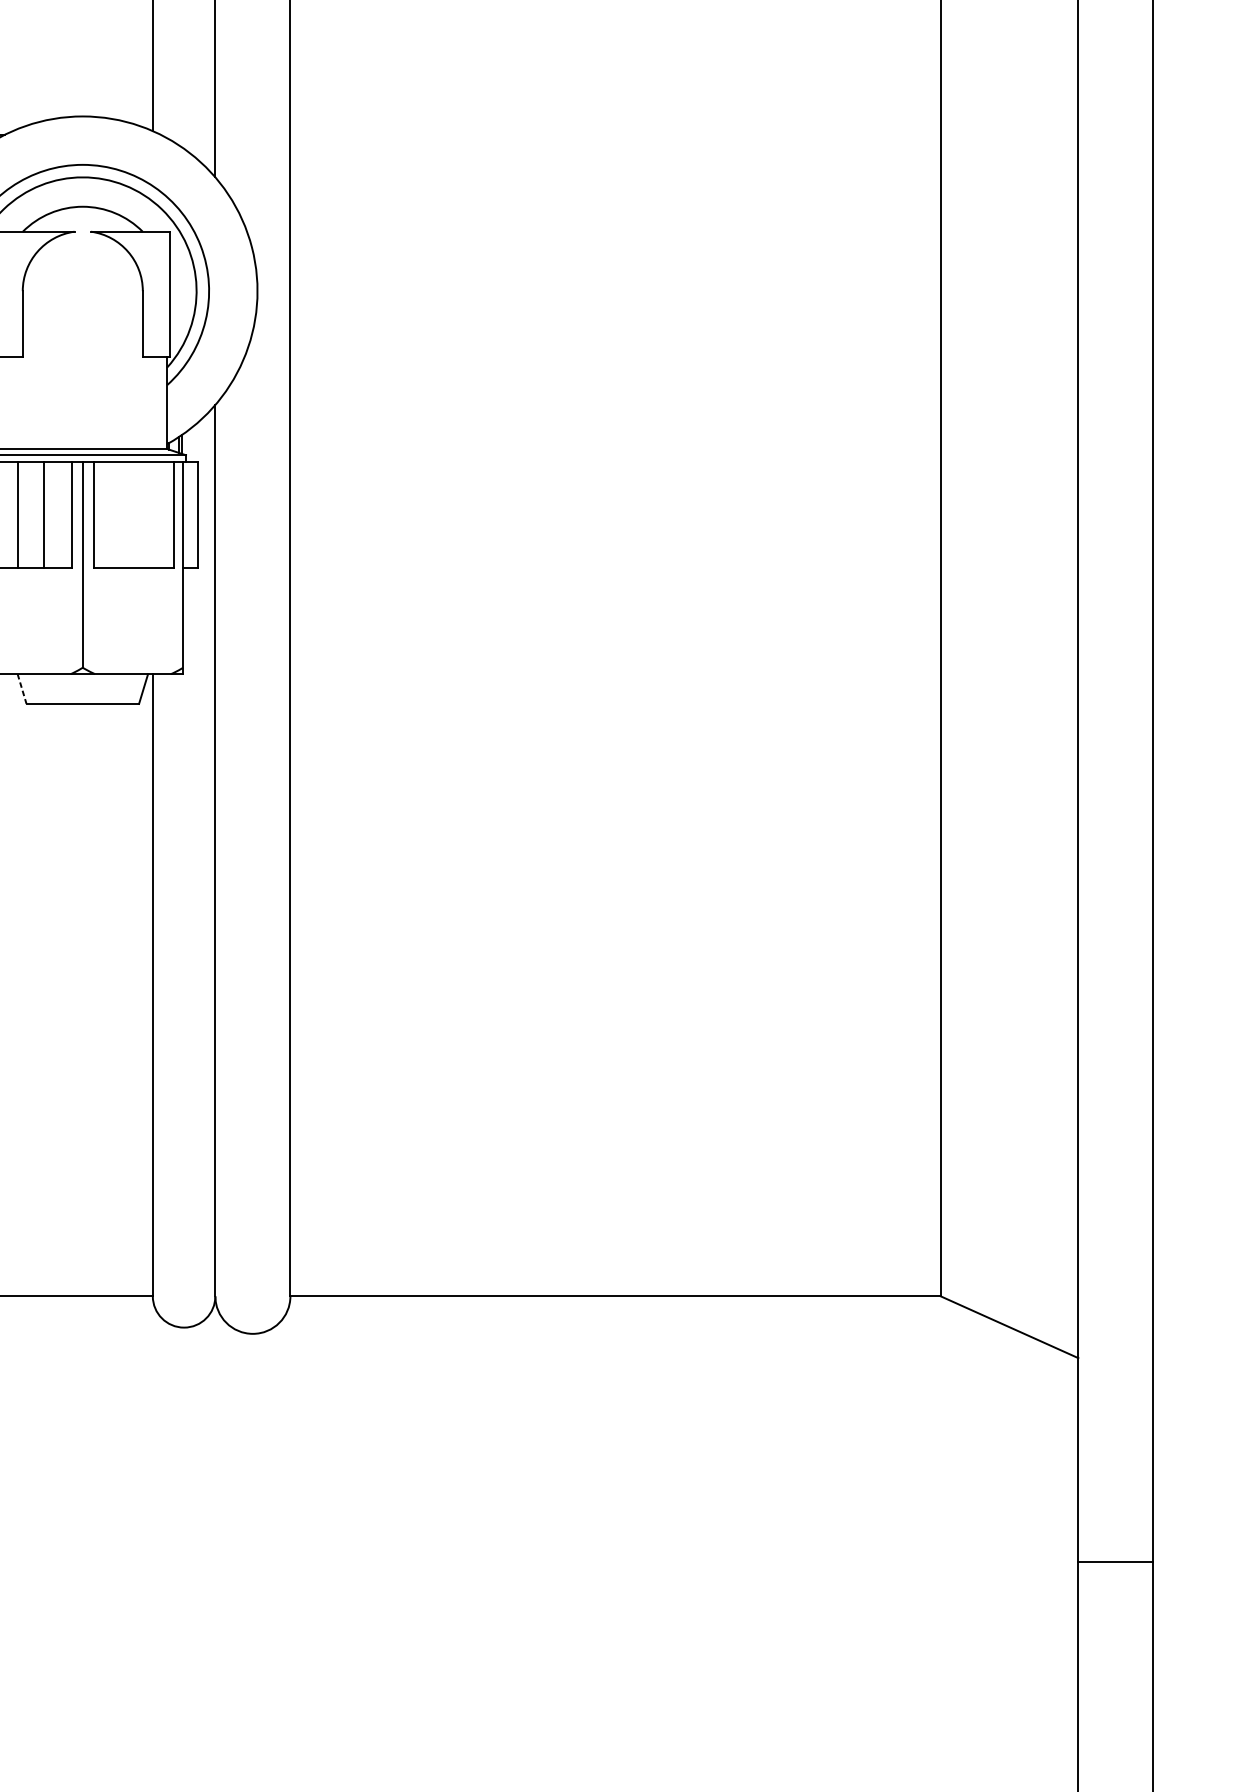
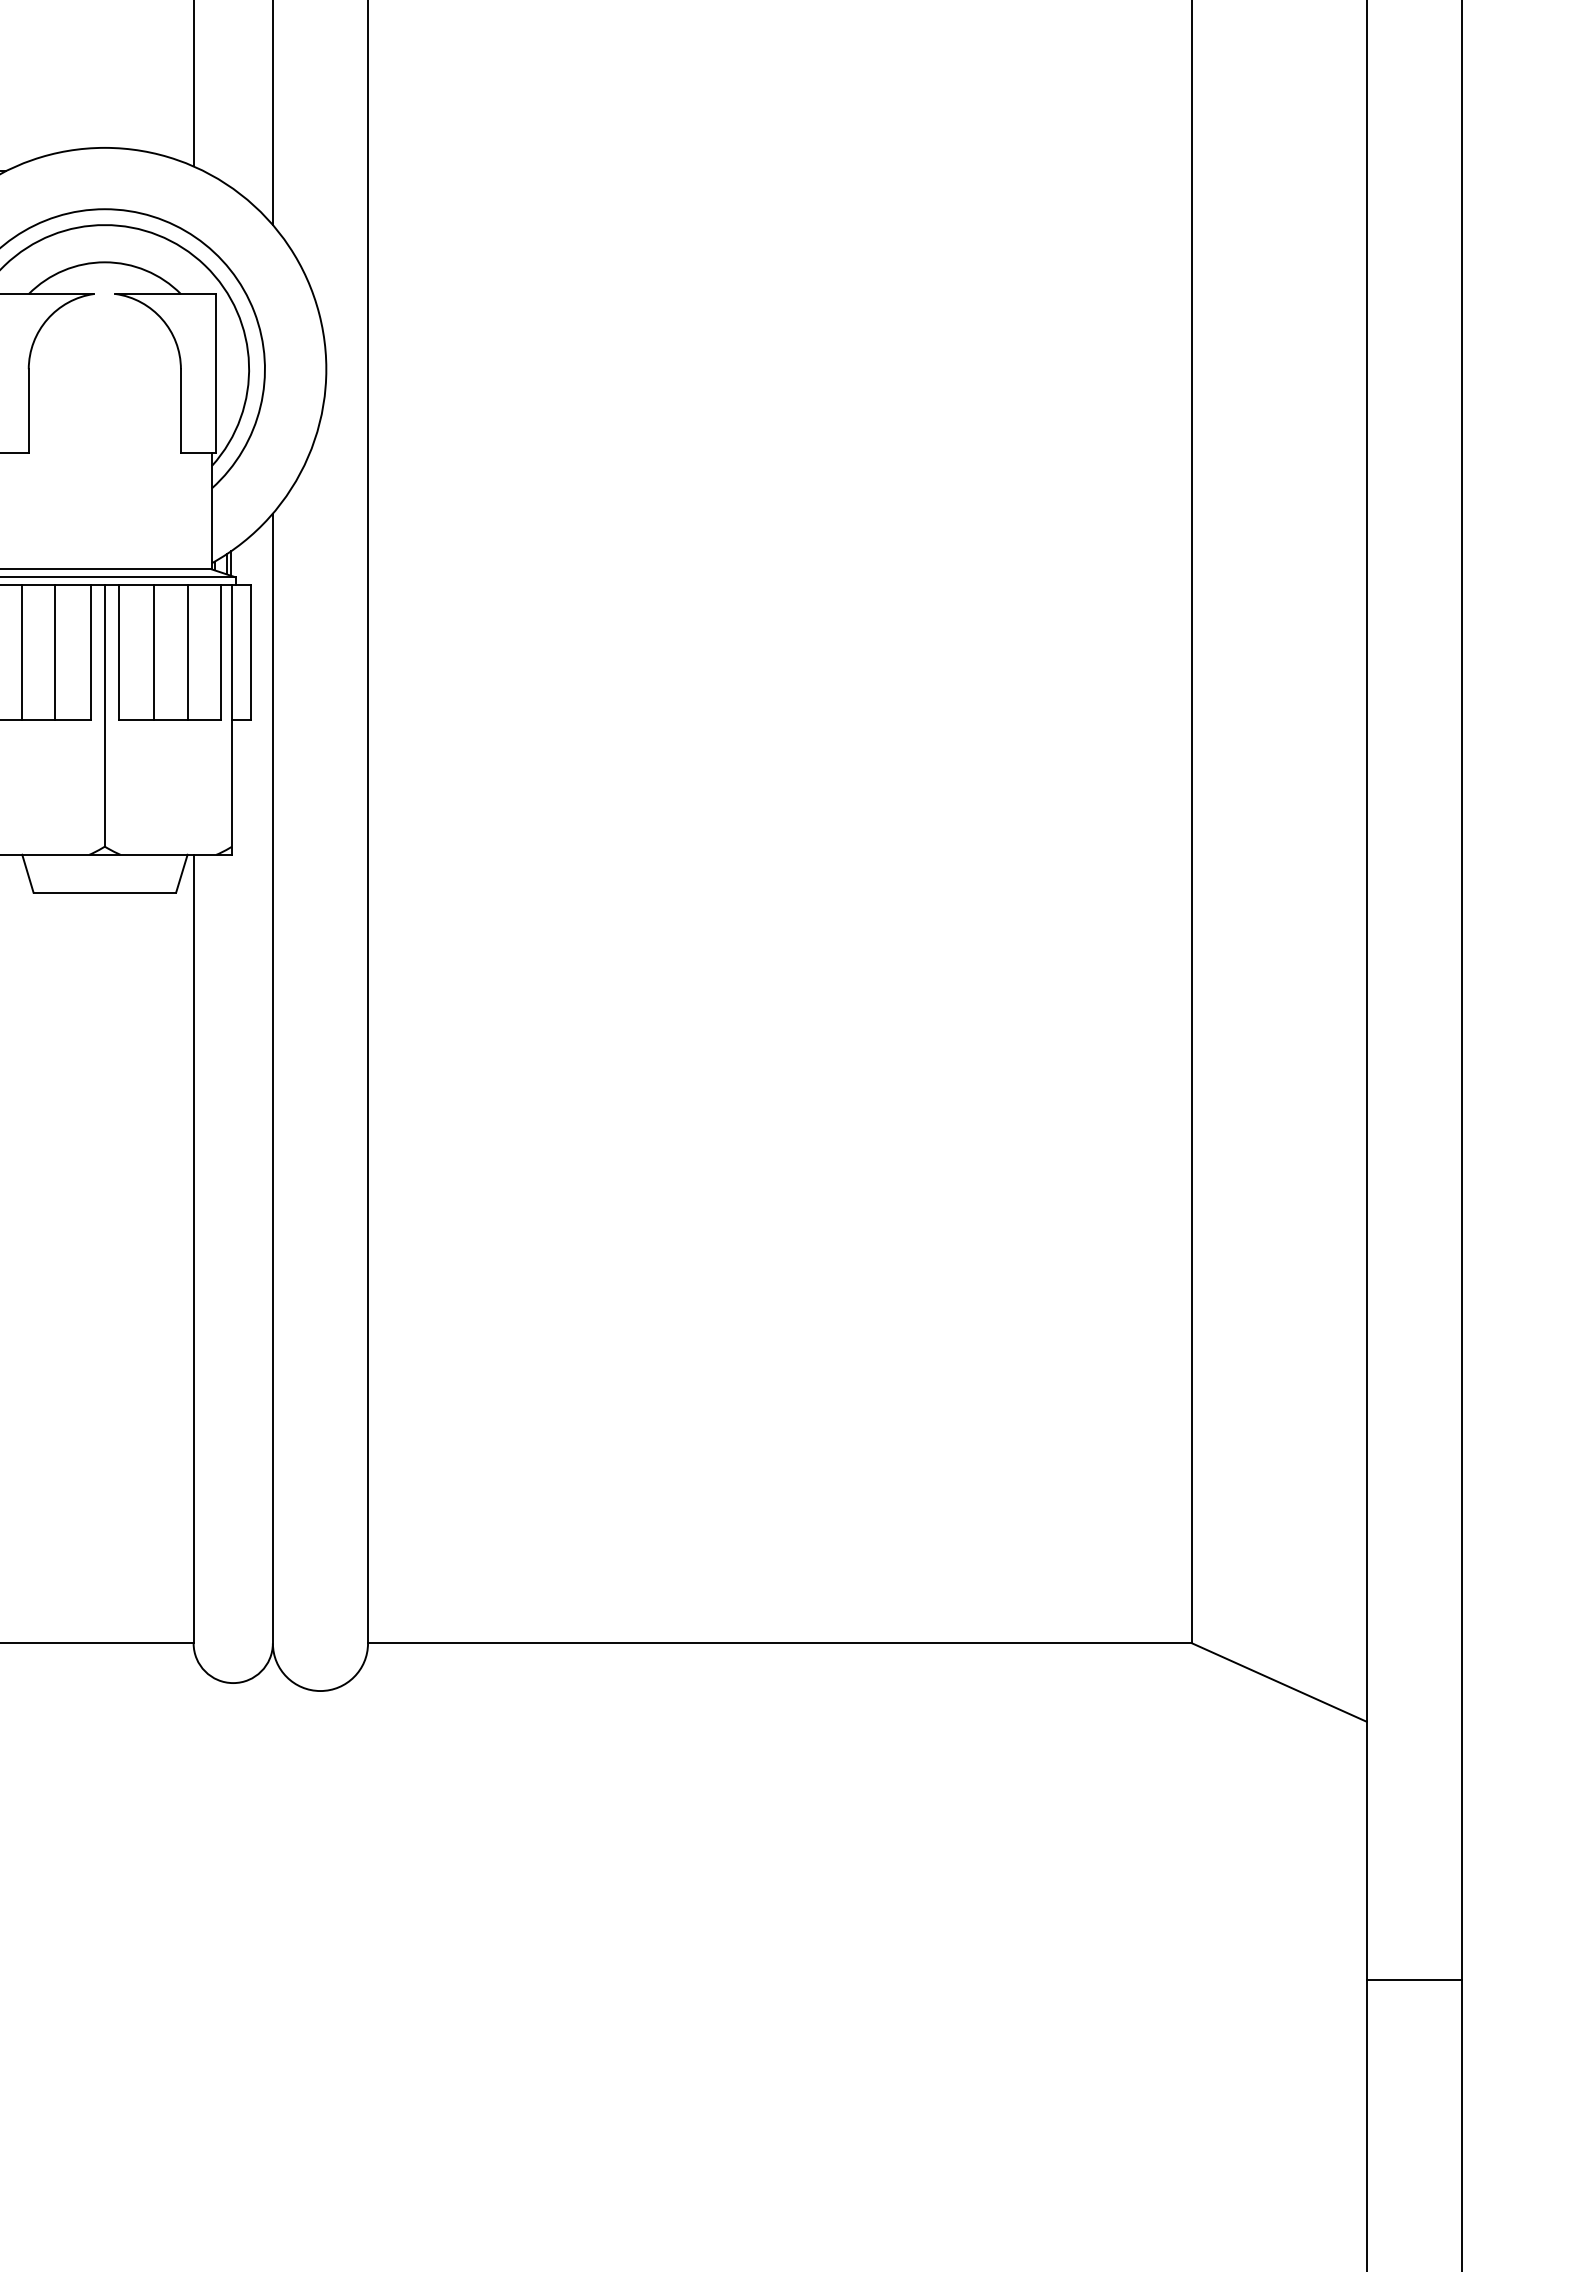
line: (121, 514) -> (154, 652), added
line: (148, 514) -> (187, 652), added
line: (21, 688) -> (27, 873), dashed -> solid

